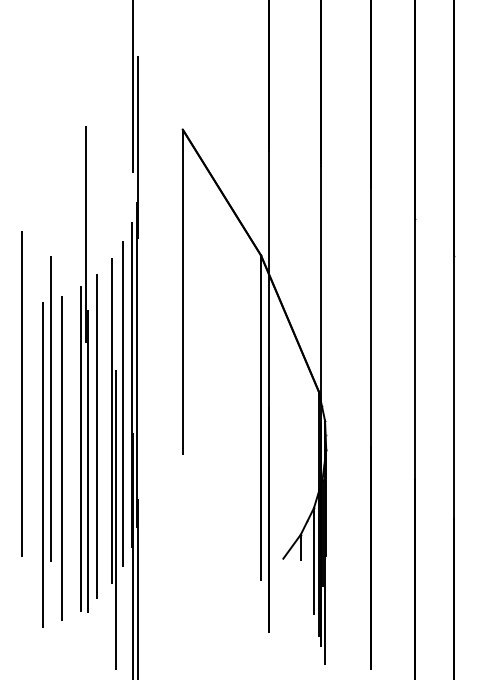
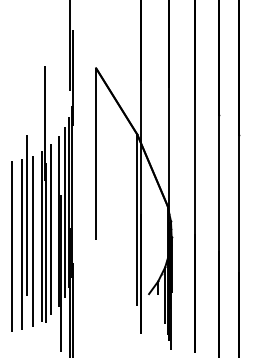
line: (21, 394) -> (11, 246), moved

